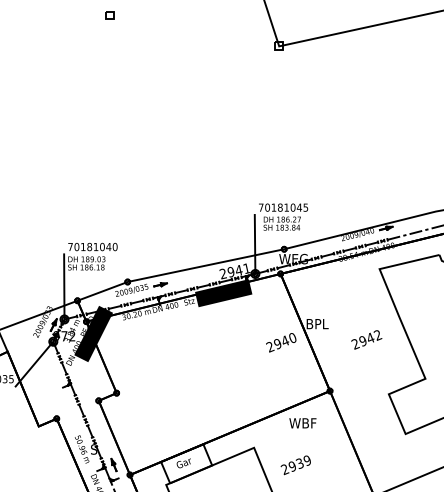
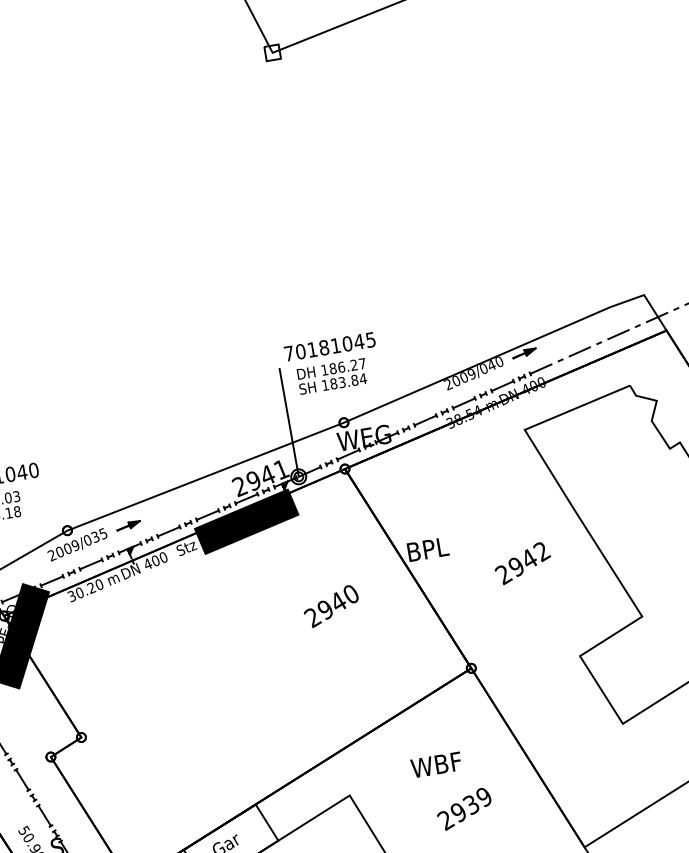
text: (281, 342) -> (331, 605), moved
text: (302, 423) -> (435, 765), moved
text: (295, 465) -> (463, 809), moved

